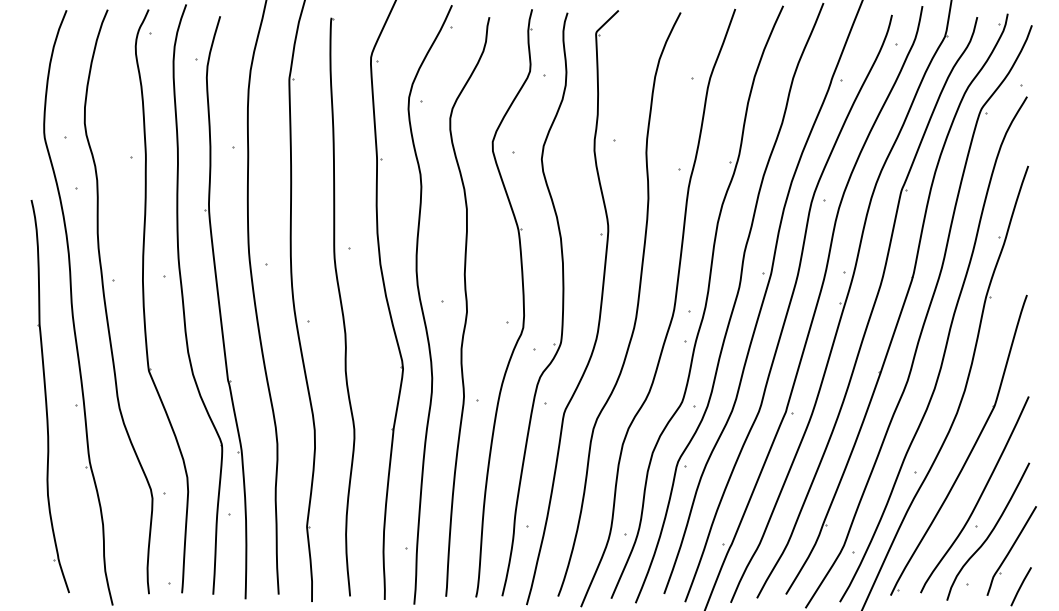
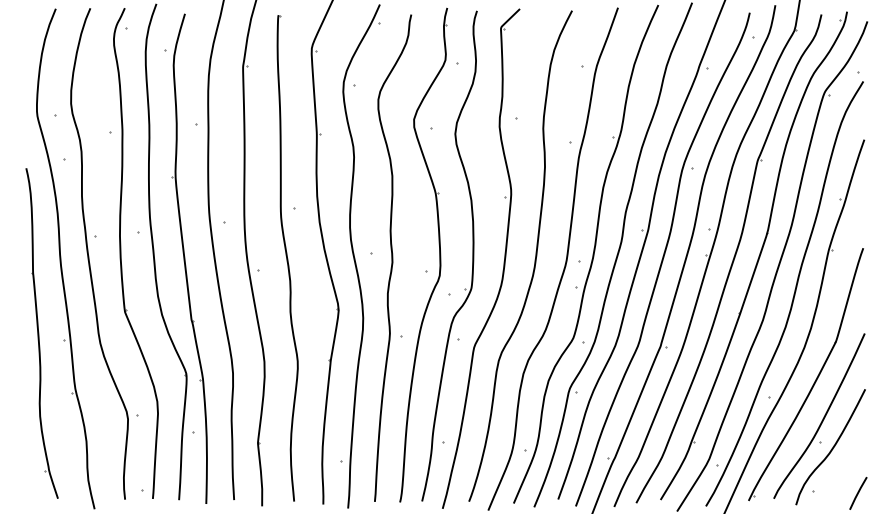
part: (1011, 551) -> (850, 463), removed

